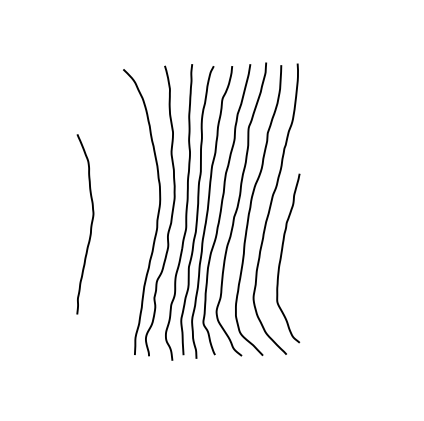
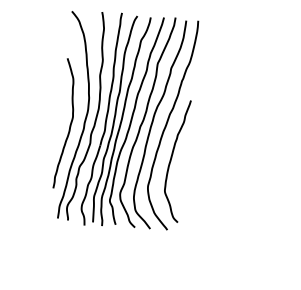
curve: (90, 224) -> (69, 124), moved

